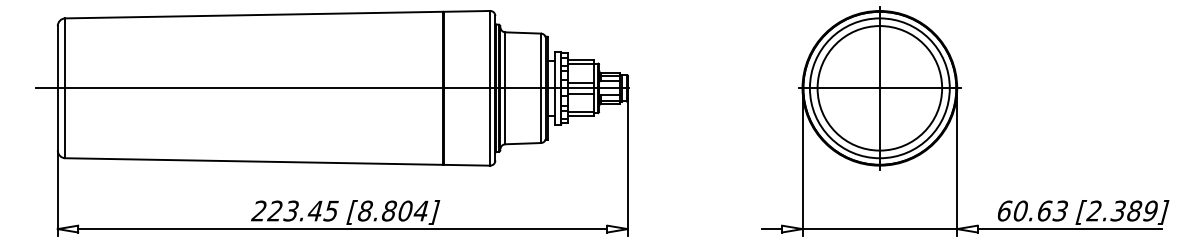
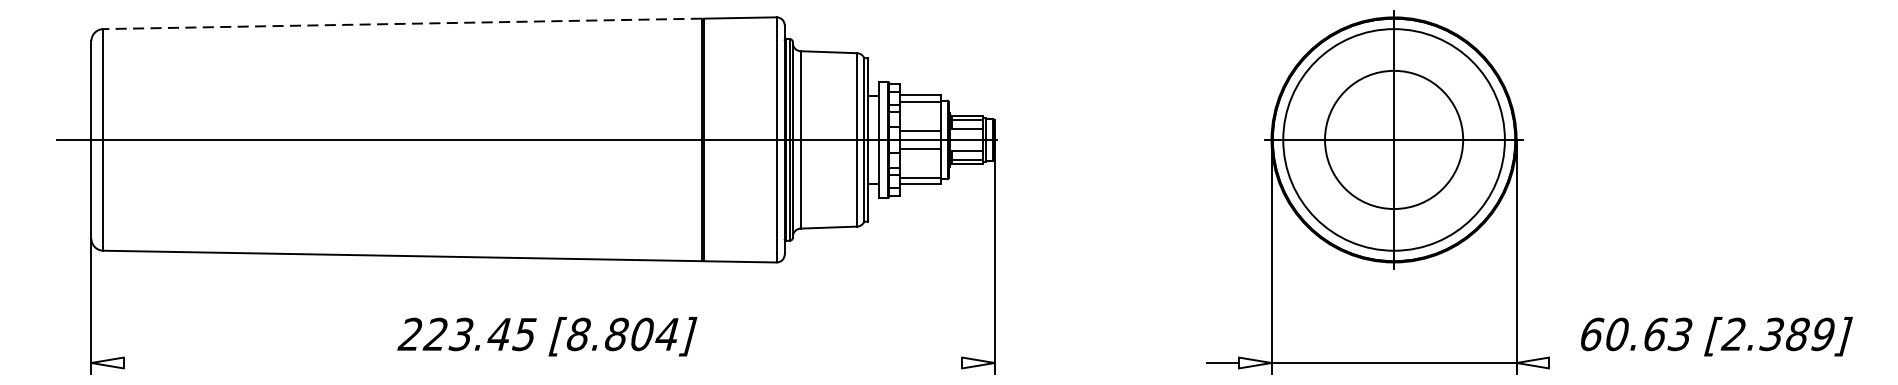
line: (254, 15) -> (403, 24), solid -> dashed
circle: (879, 88) -> (1393, 140), size x0.7
line: (342, 229) -> (542, 363), removed
line: (1069, 229) -> (1694, 363), removed

